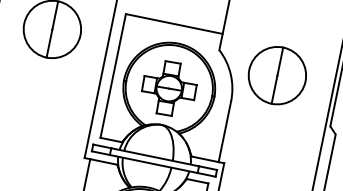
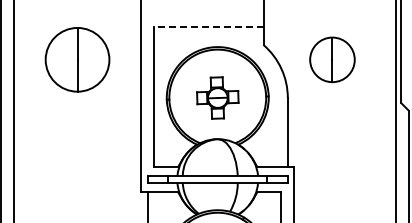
line: (174, 23) -> (208, 26), solid -> dashed
part: (277, 75) -> (332, 59), size x0.7
part: (169, 88) -> (217, 97), size x0.7

